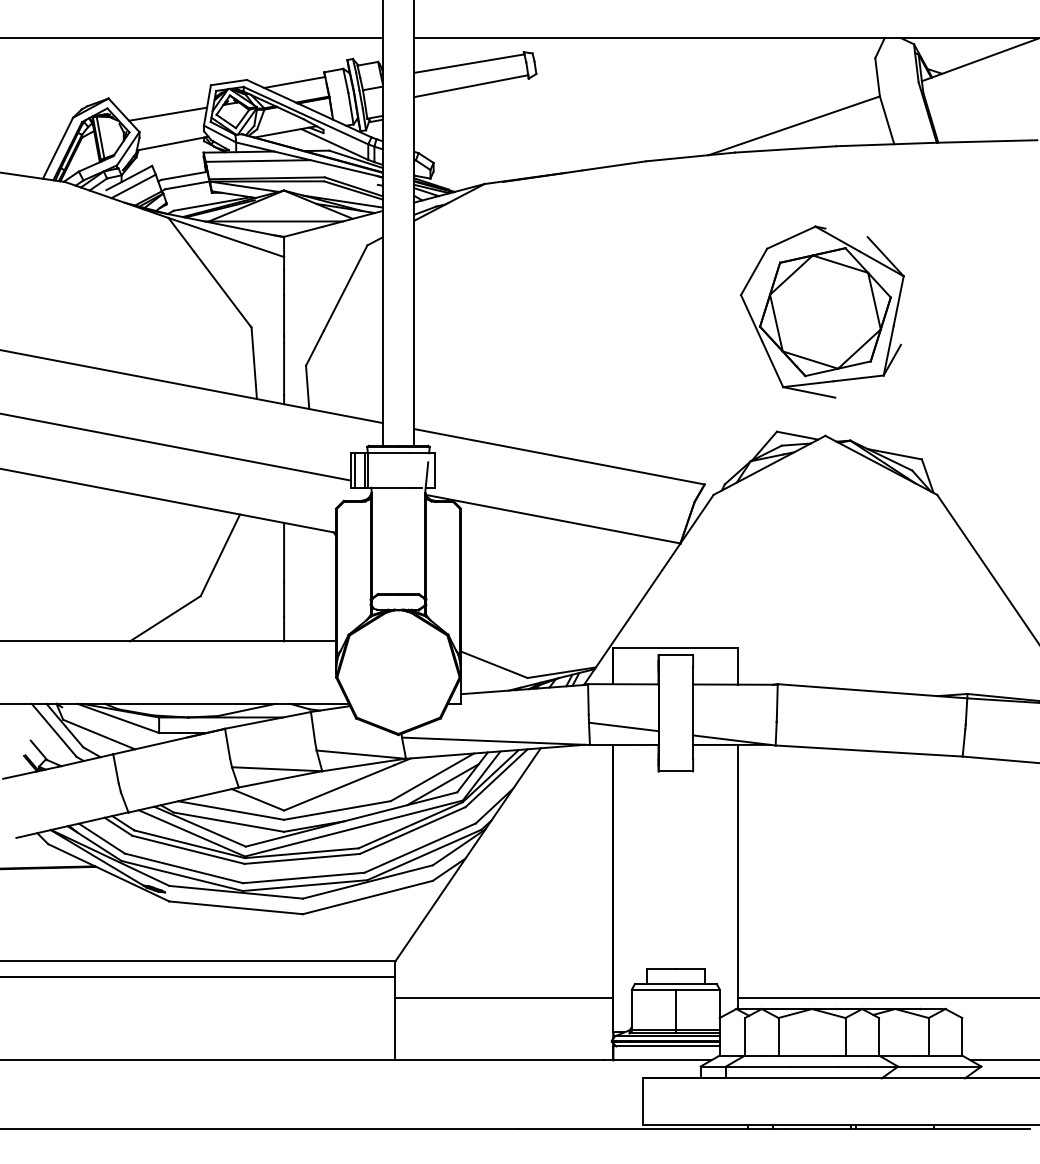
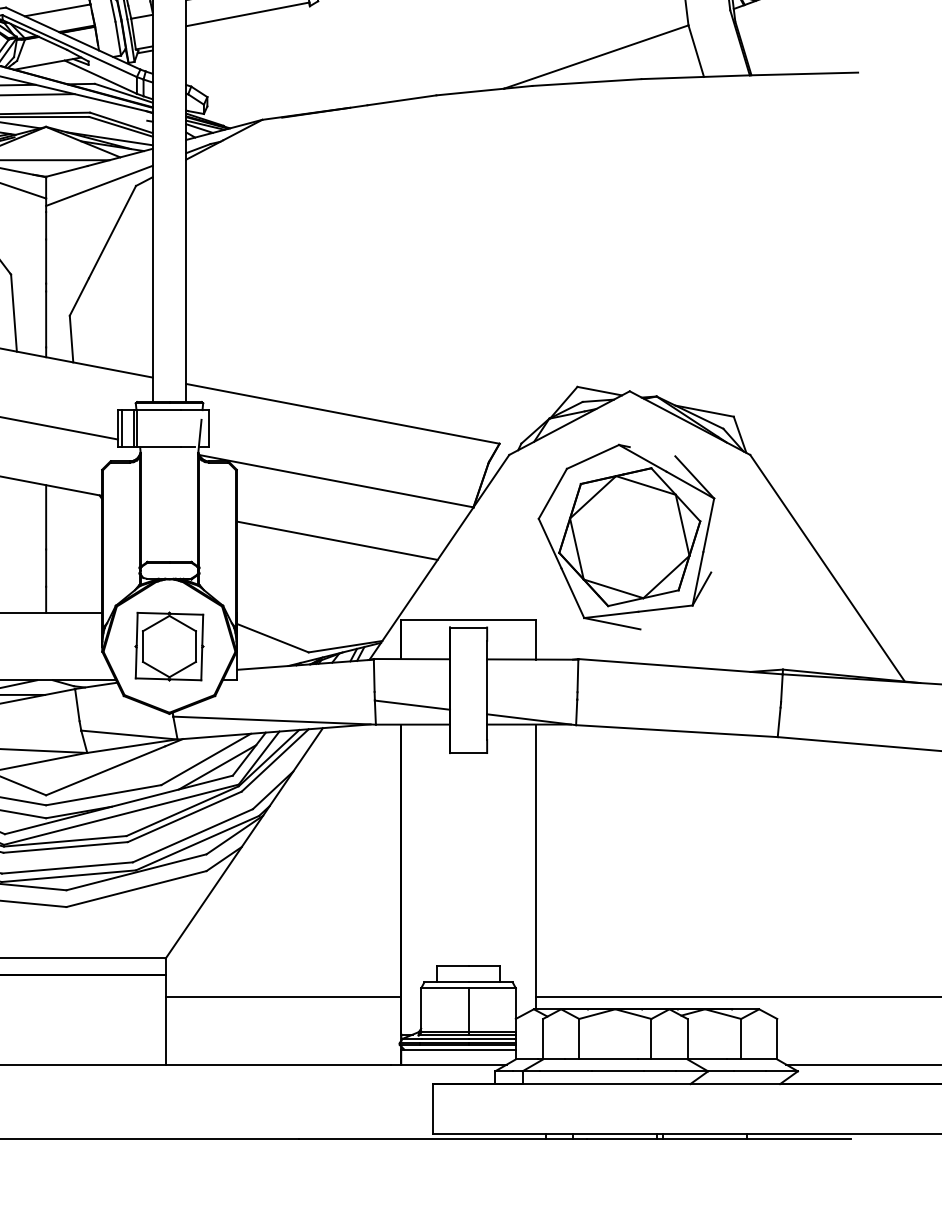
line: (333, 244) -> (99, 185), added
part: (822, 311) -> (626, 536), moved
line: (553, 574) -> (336, 540), added
part: (398, 672) -> (169, 646), added

